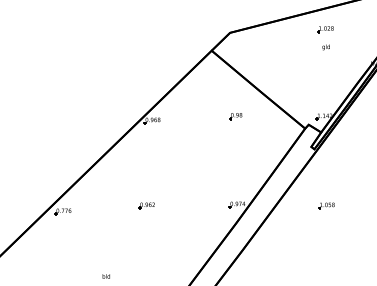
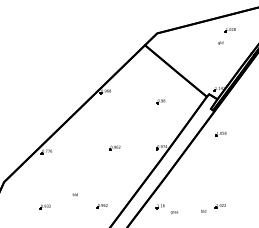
part: (324, 29) -> (229, 30), moved
part: (235, 116) -> (160, 101), moved
part: (145, 205) -> (114, 147), moved
part: (325, 205) -> (220, 133), moved

